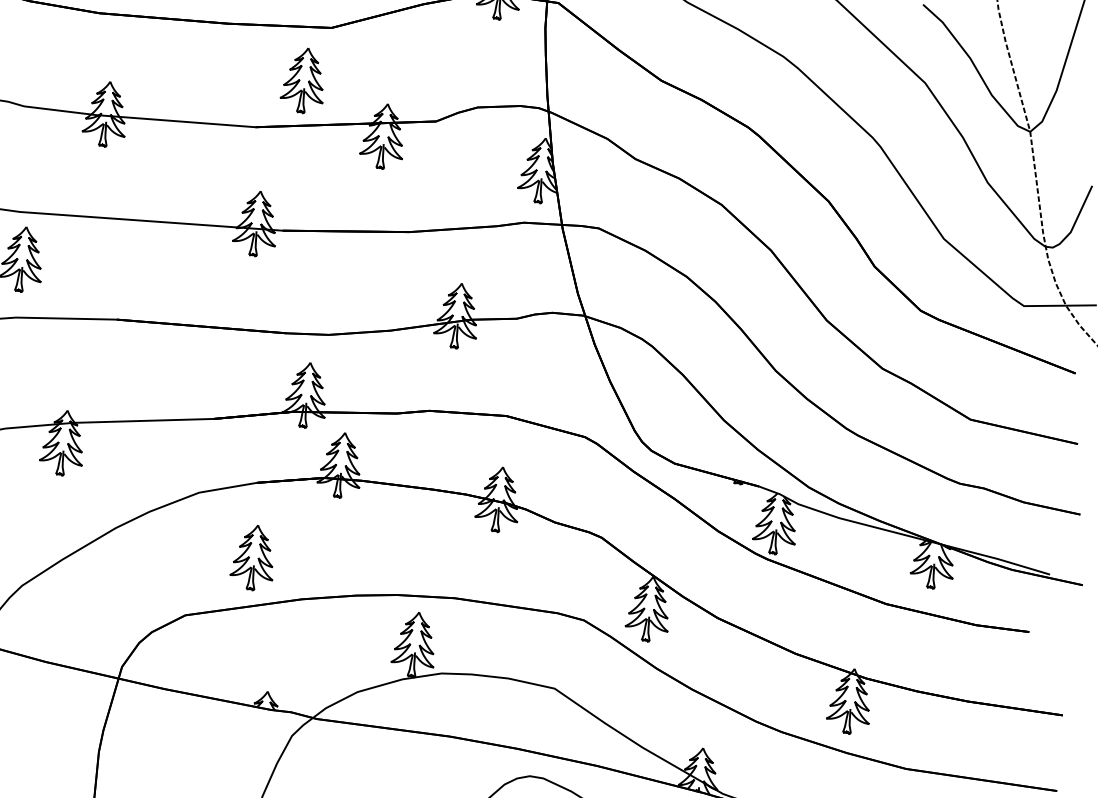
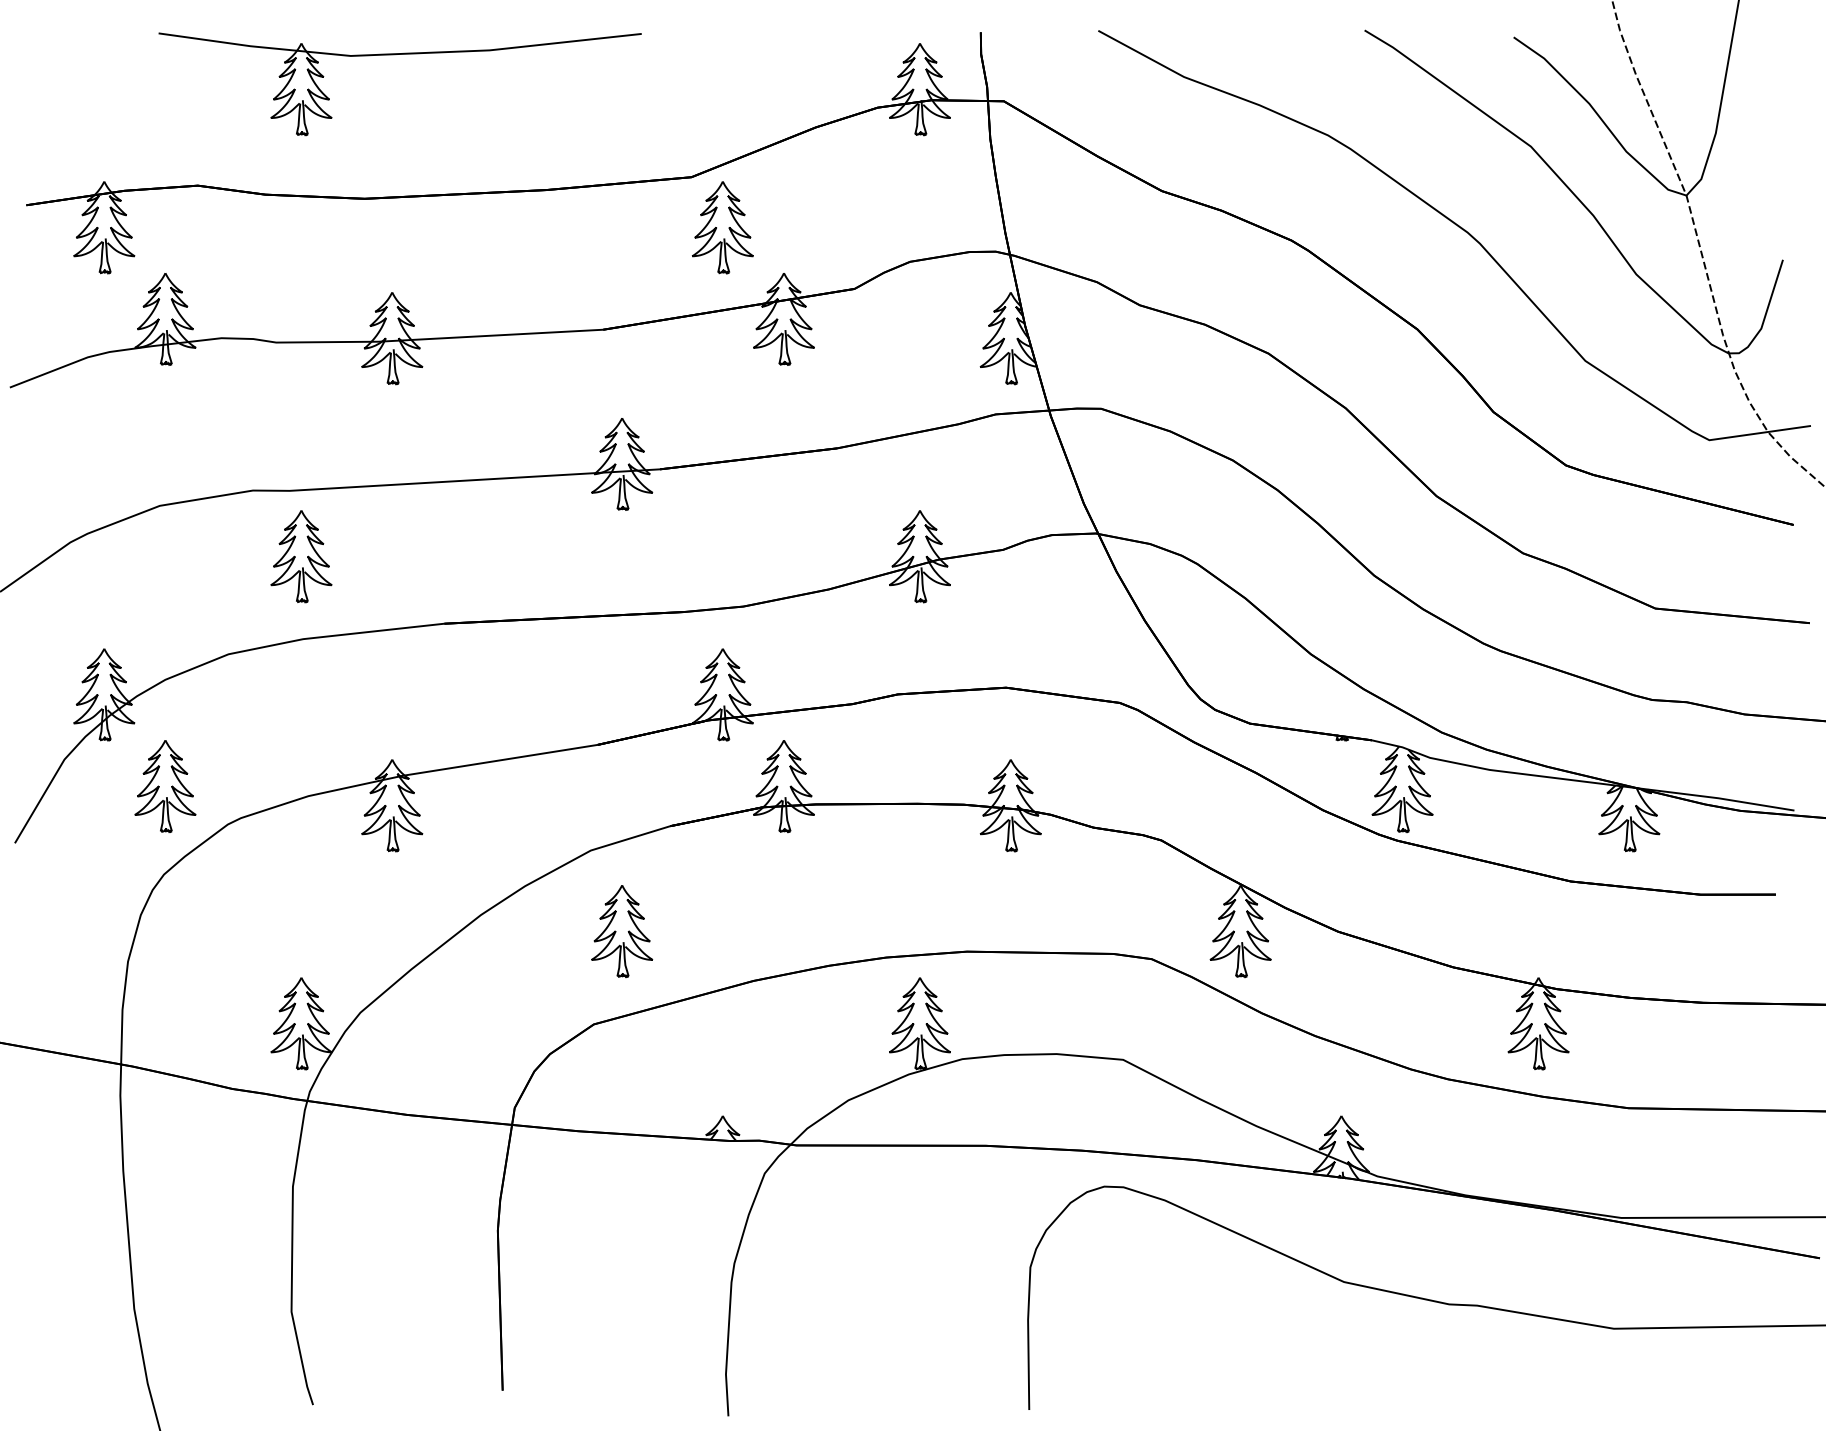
part: (303, 80) -> (722, 227), moved
part: (254, 557) -> (622, 931), moved

